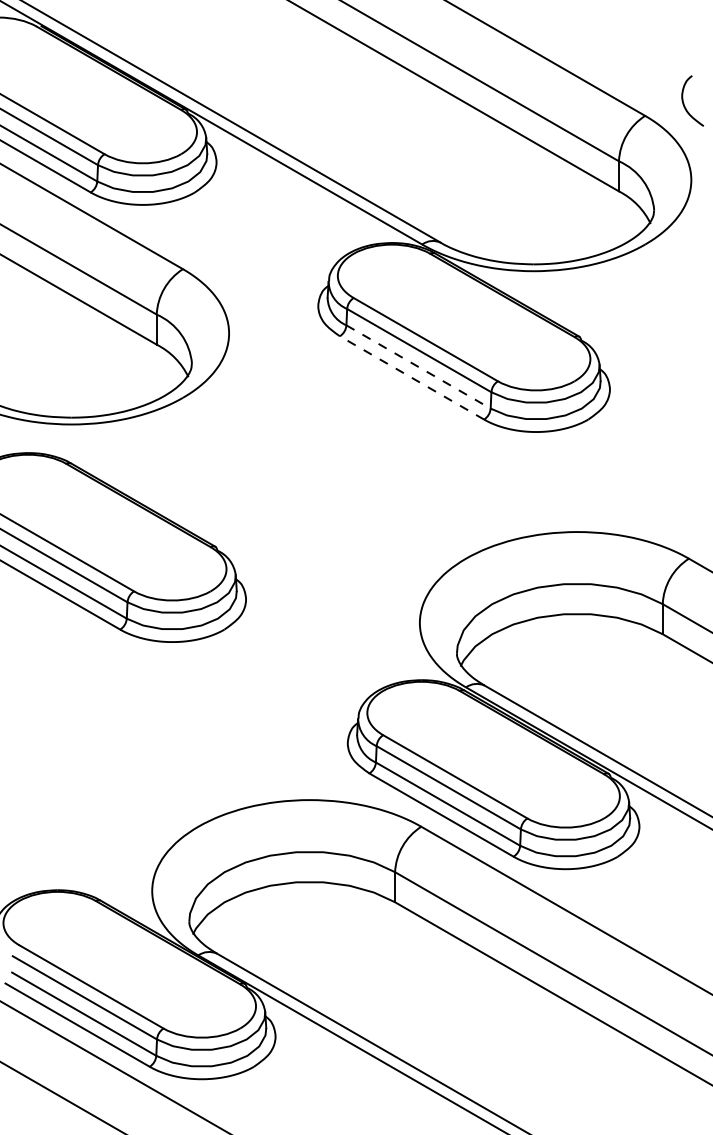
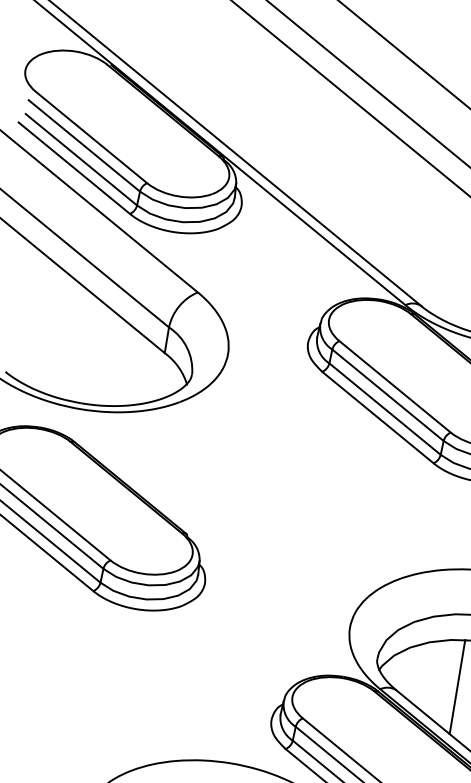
line: (418, 367) -> (384, 409), dashed -> solid
line: (411, 377) -> (377, 417), dashed -> solid
line: (553, 670) -> (457, 687), added

